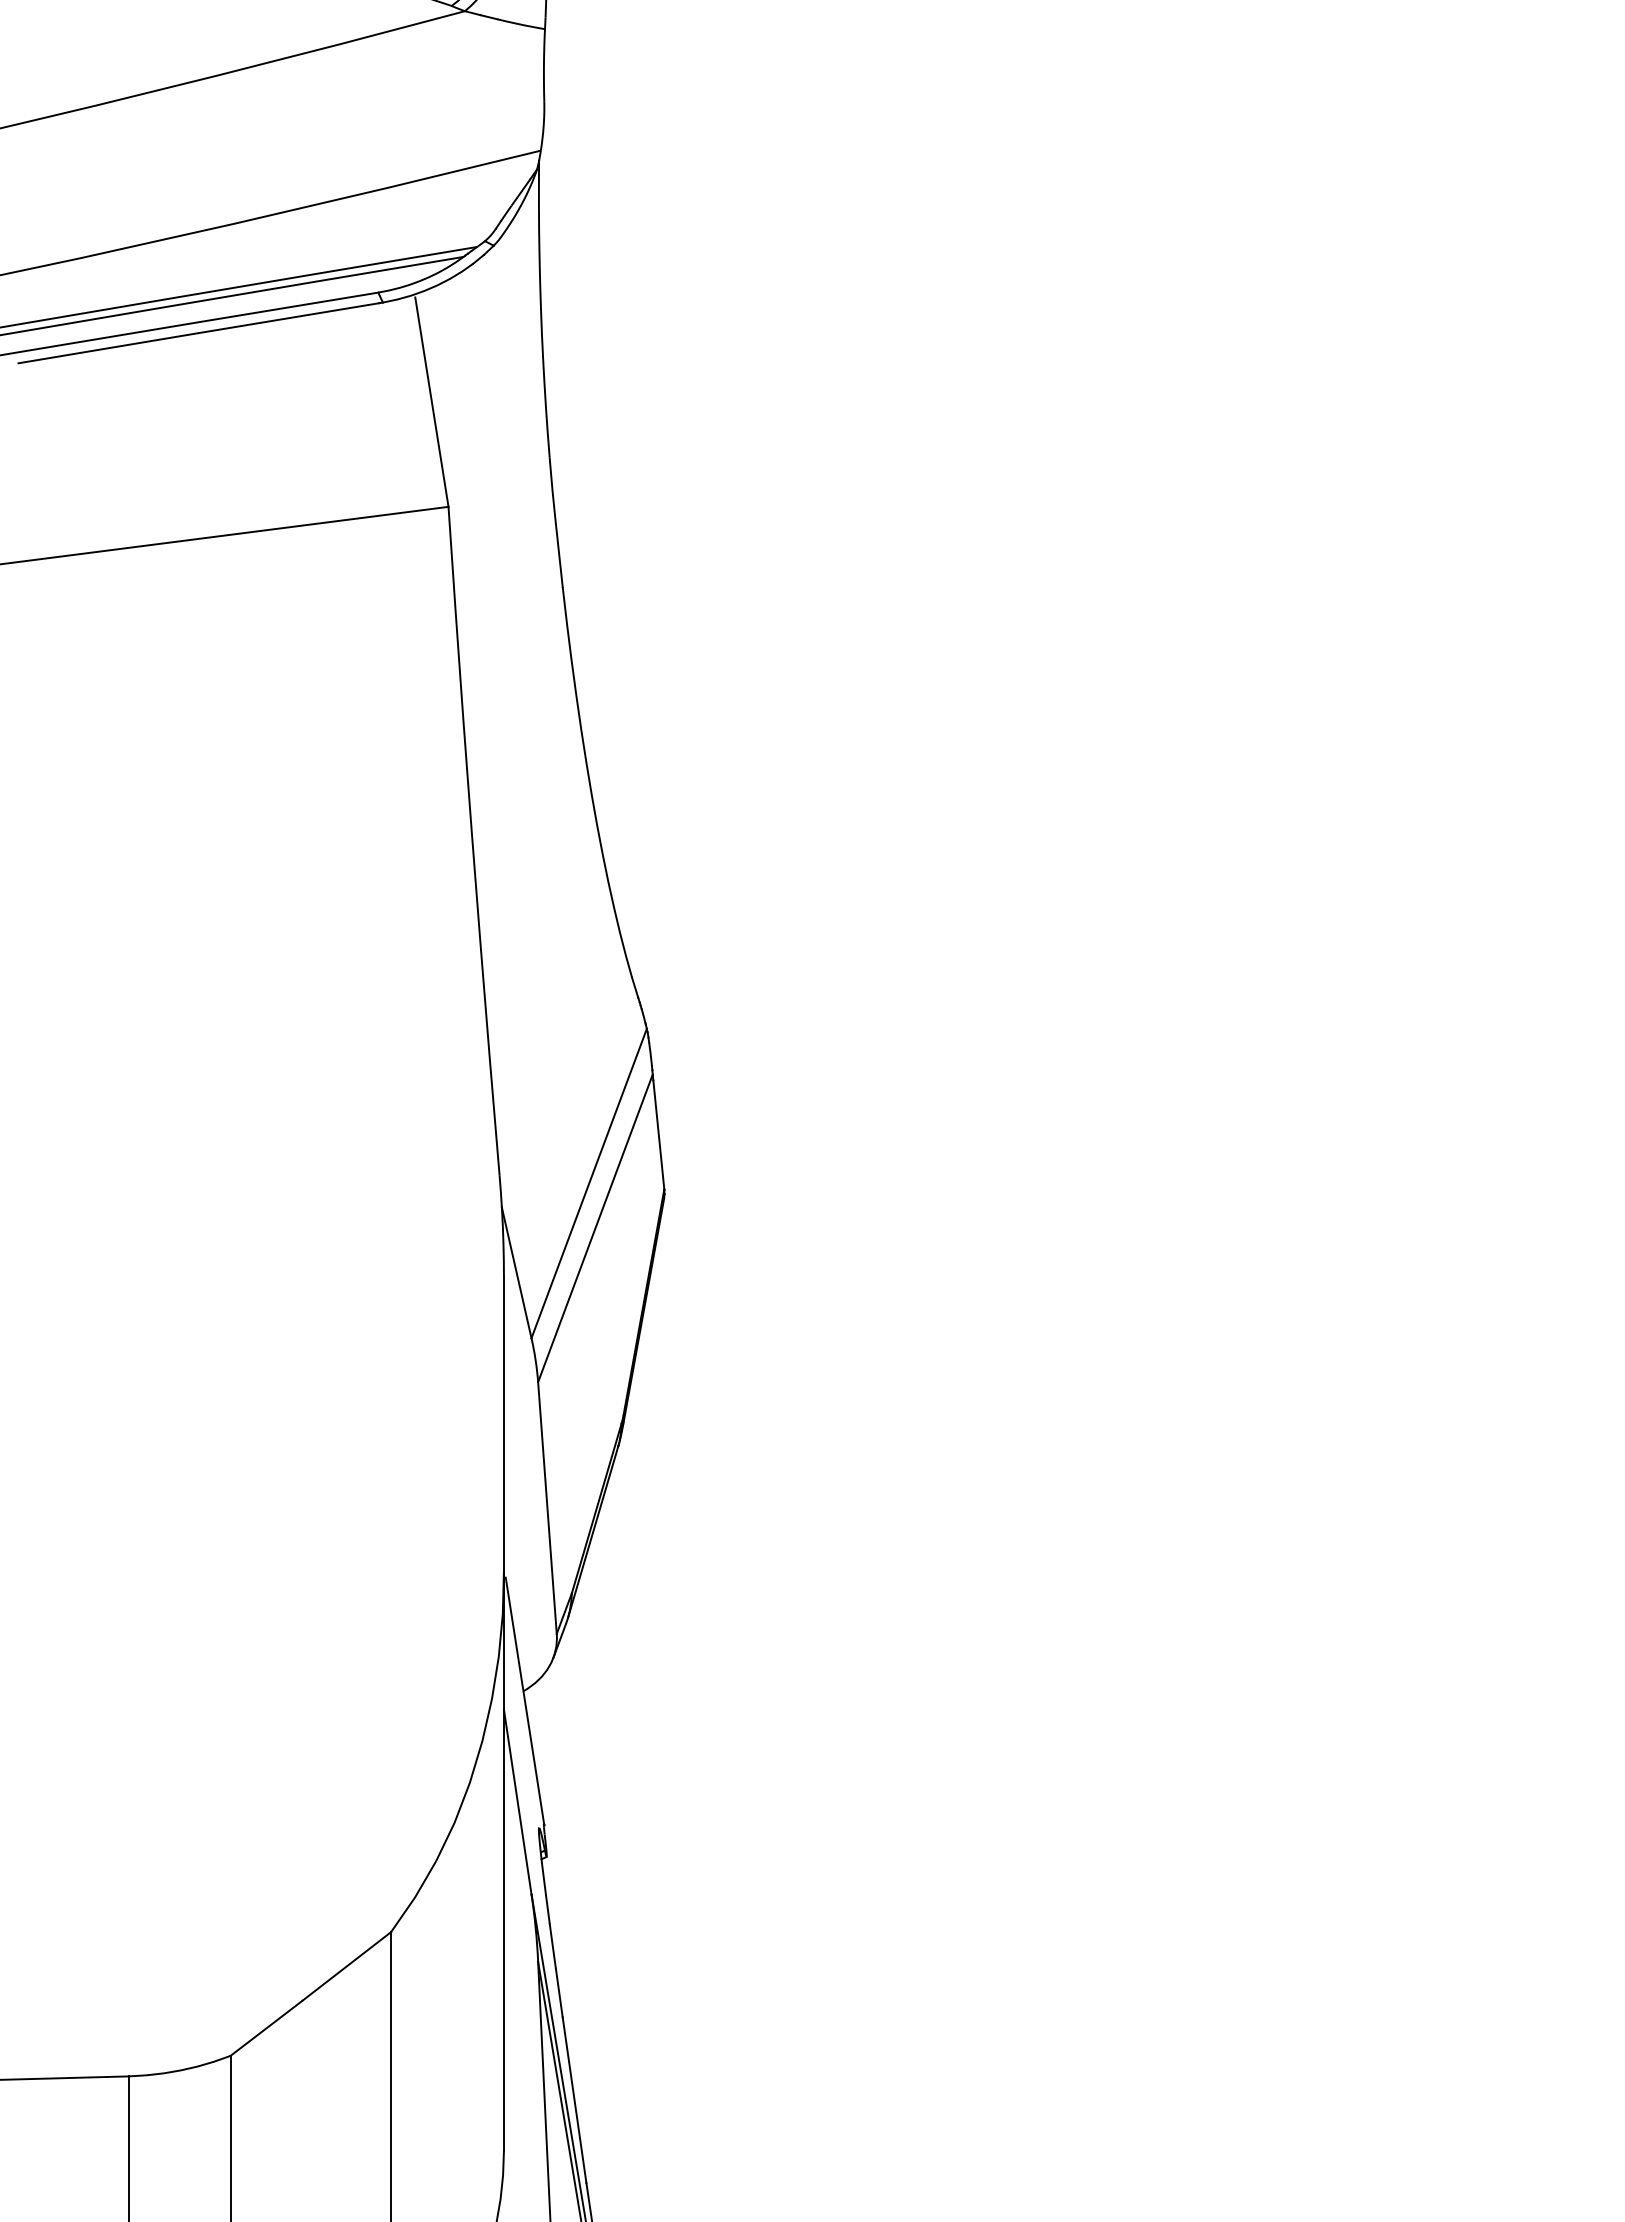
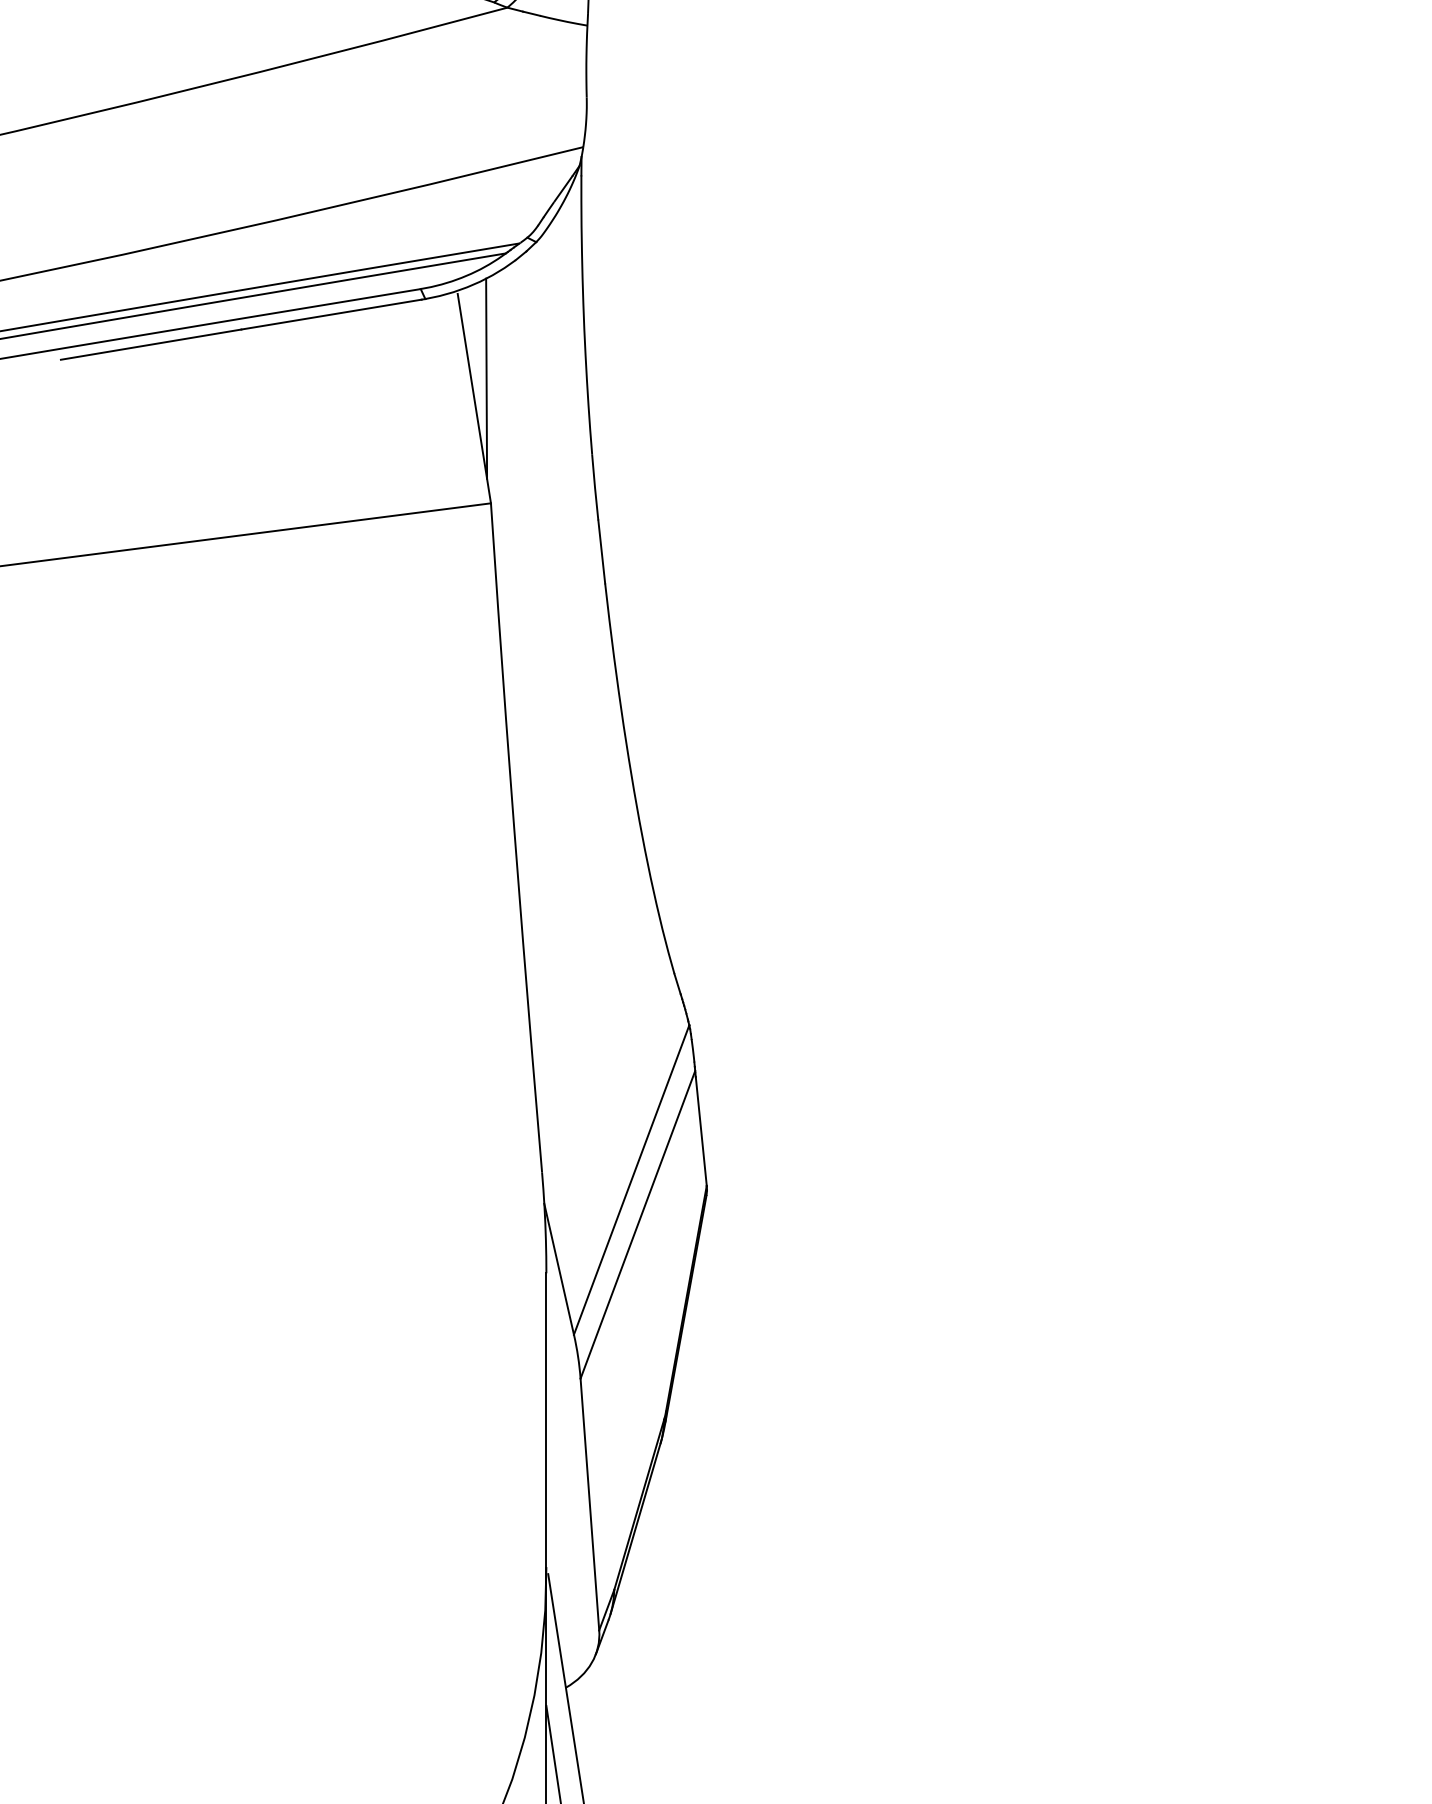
line: (443, 382) -> (485, 378), added

